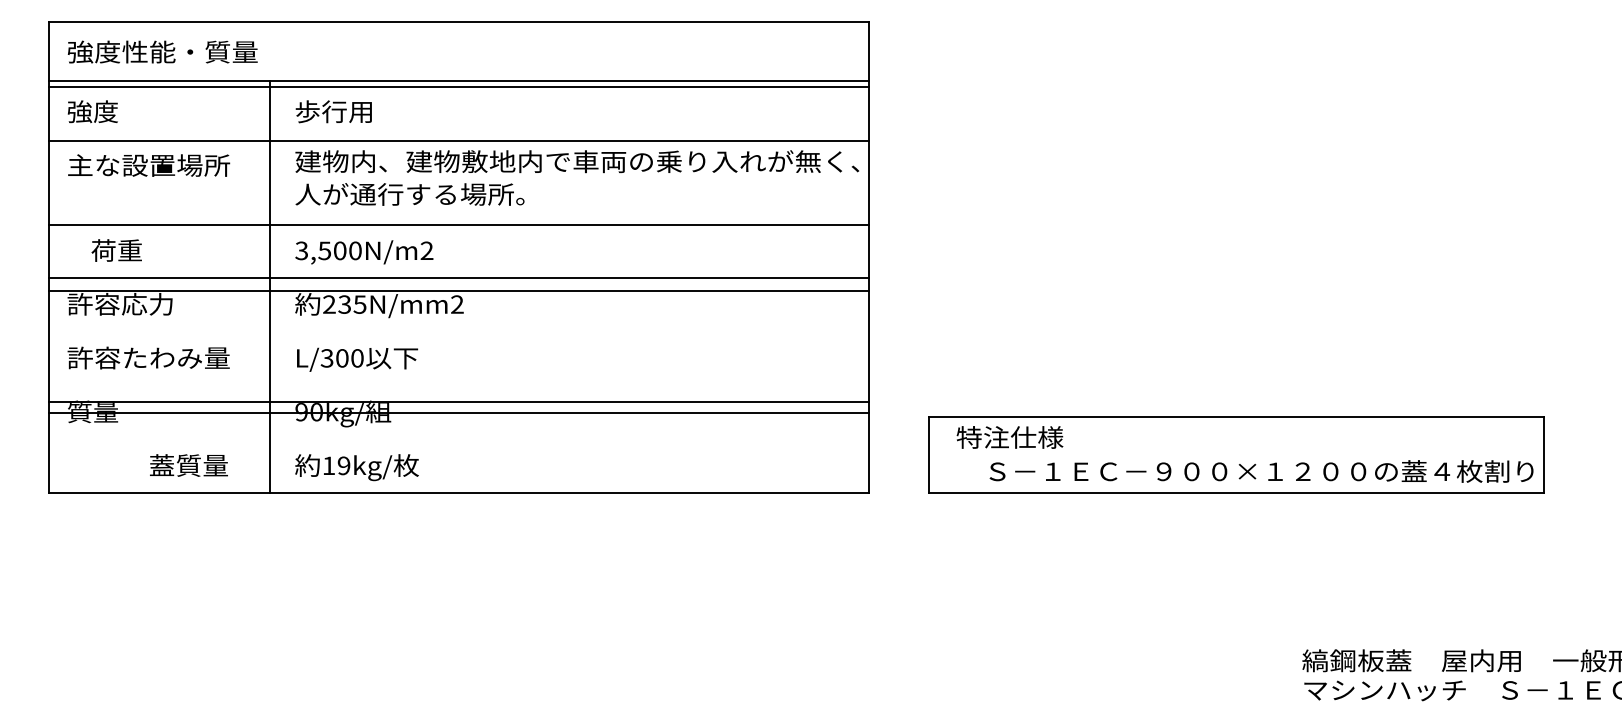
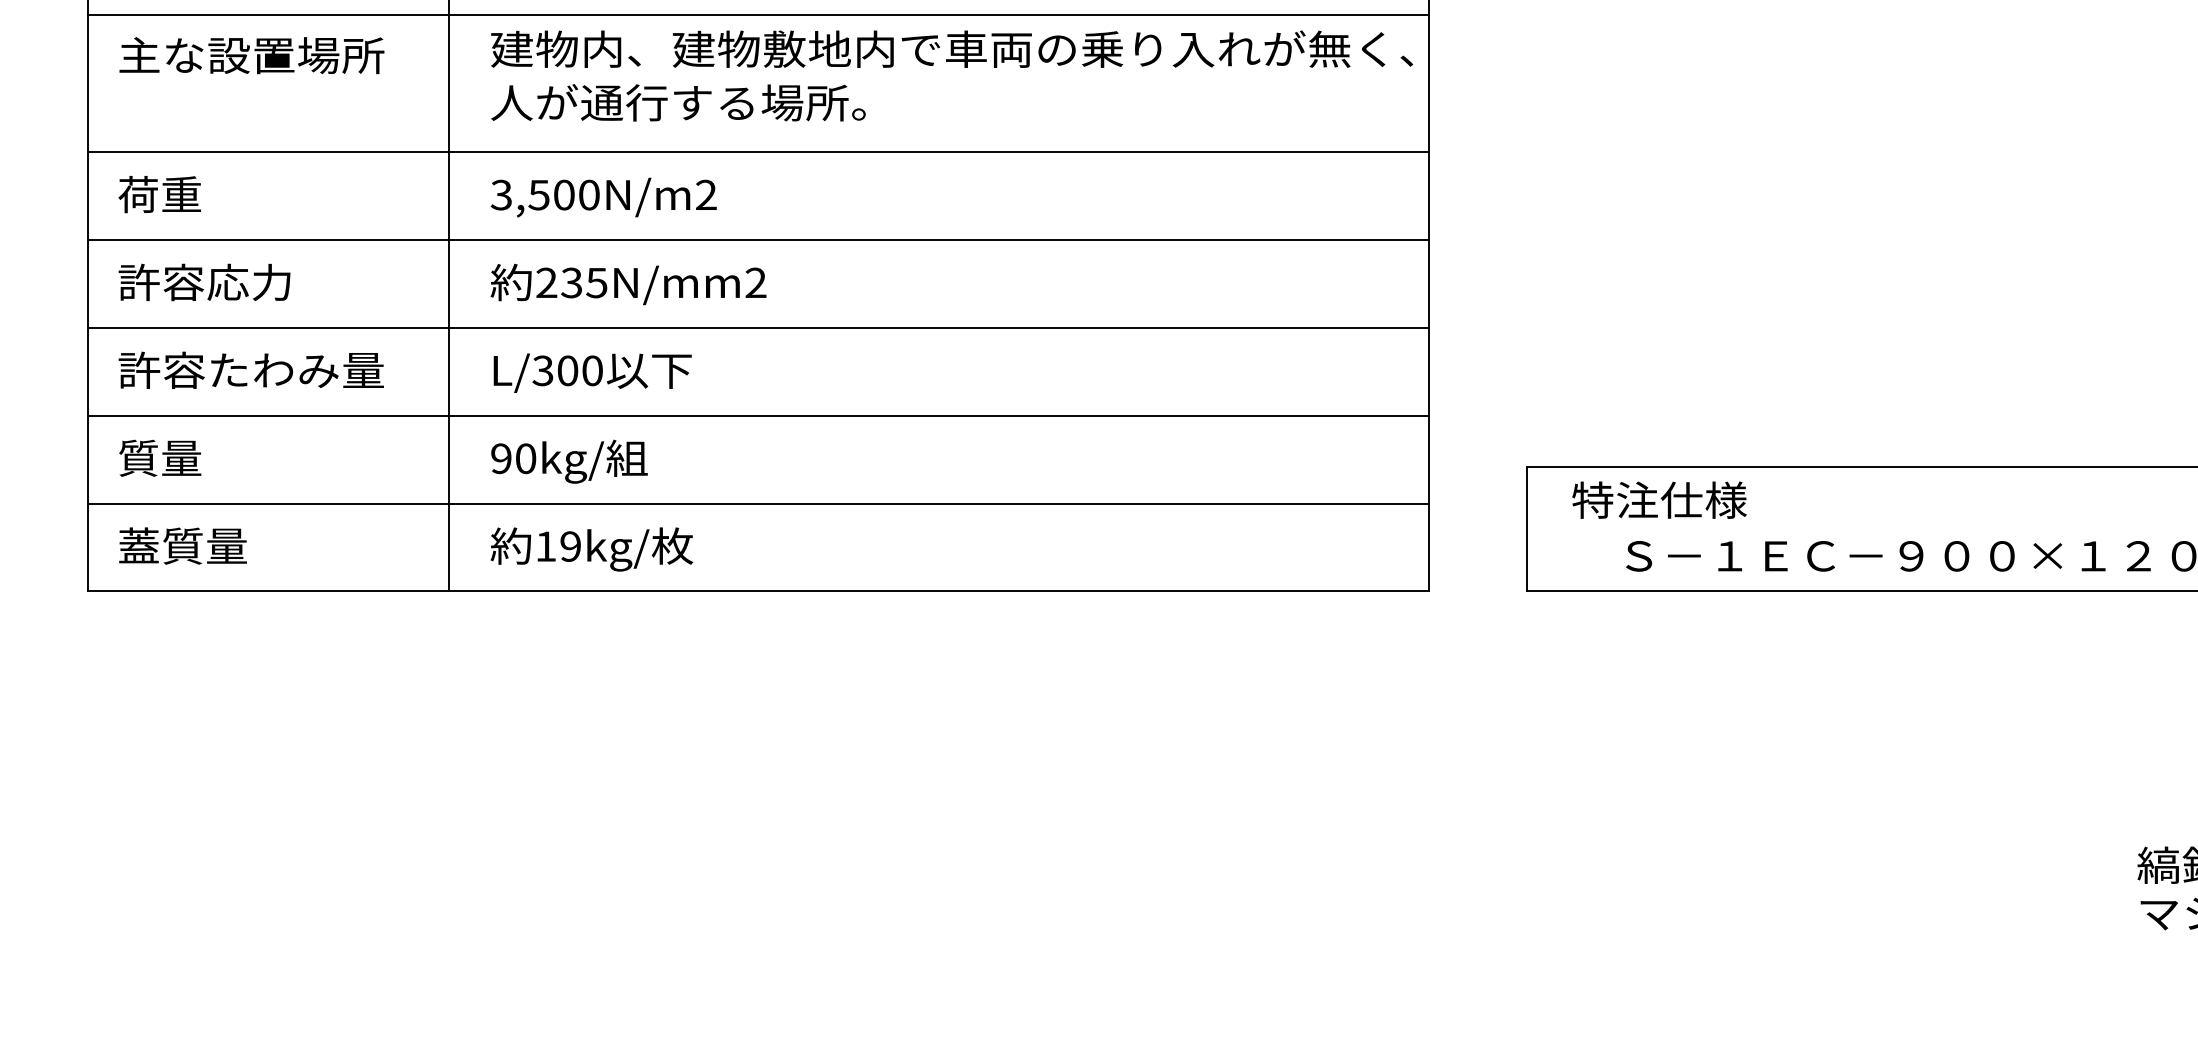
text: (116, 250) -> (159, 194), moved
line: (458, 291) -> (757, 328), moved
line: (458, 401) -> (757, 503), moved
line: (458, 412) -> (757, 415), moved
text: (188, 465) -> (182, 546), moved

